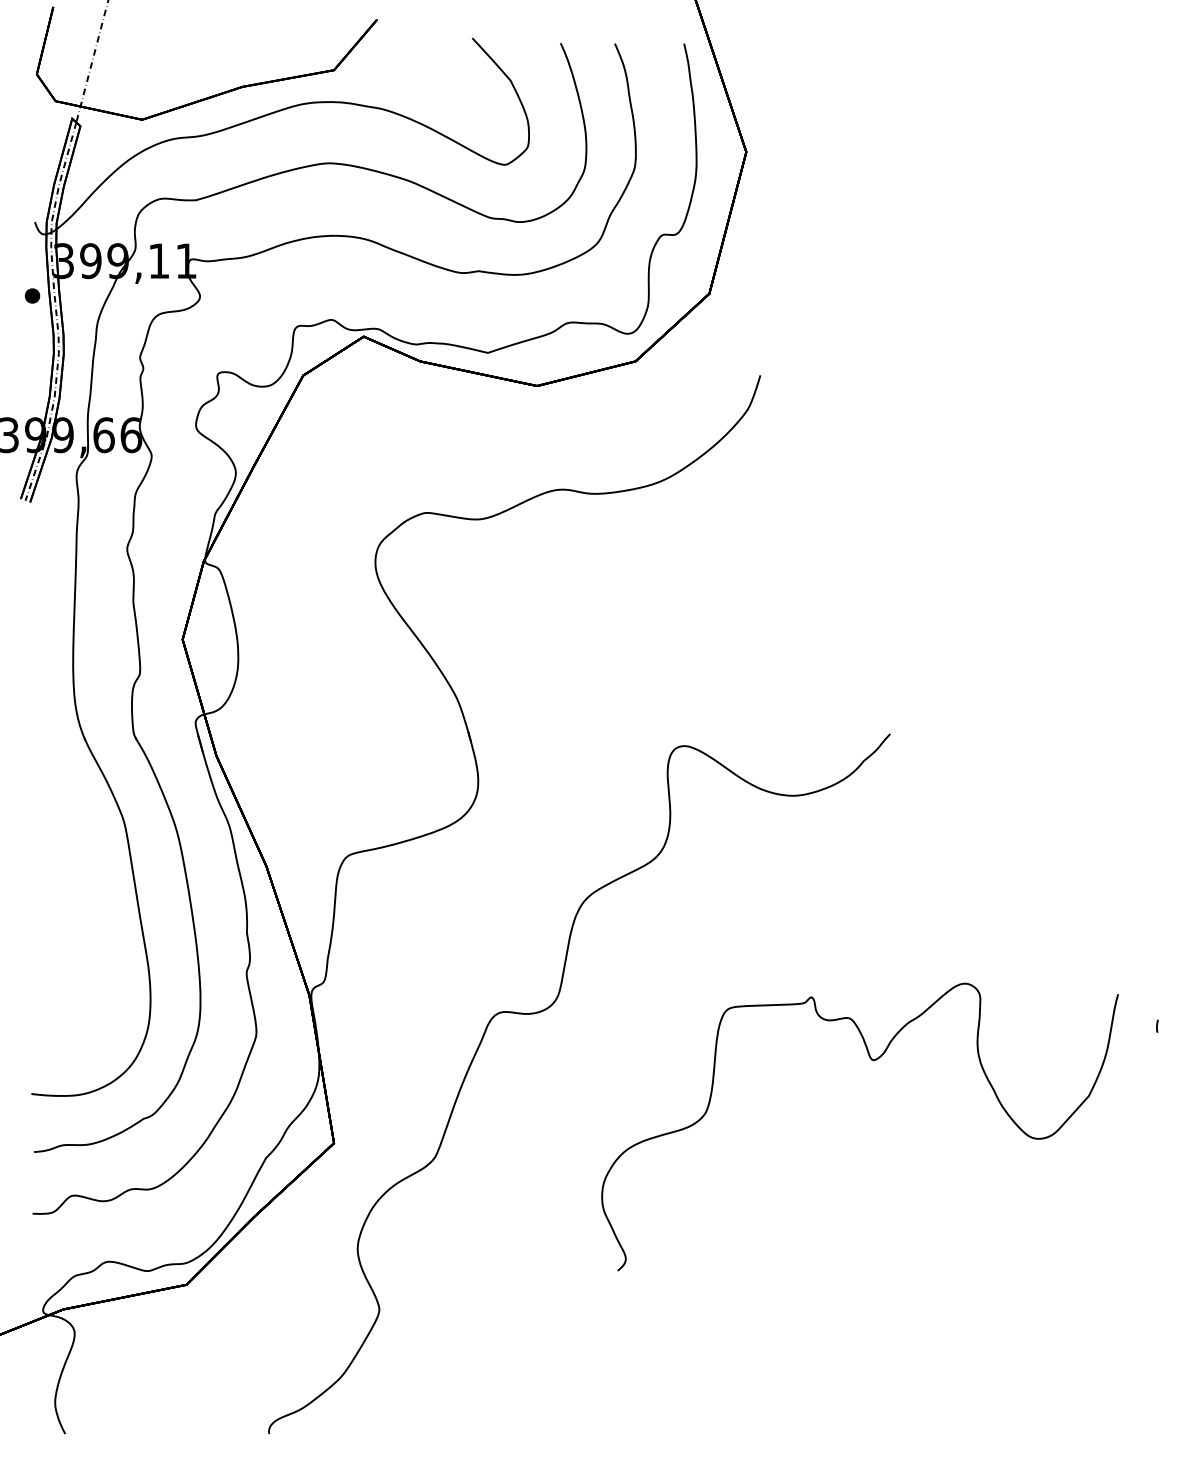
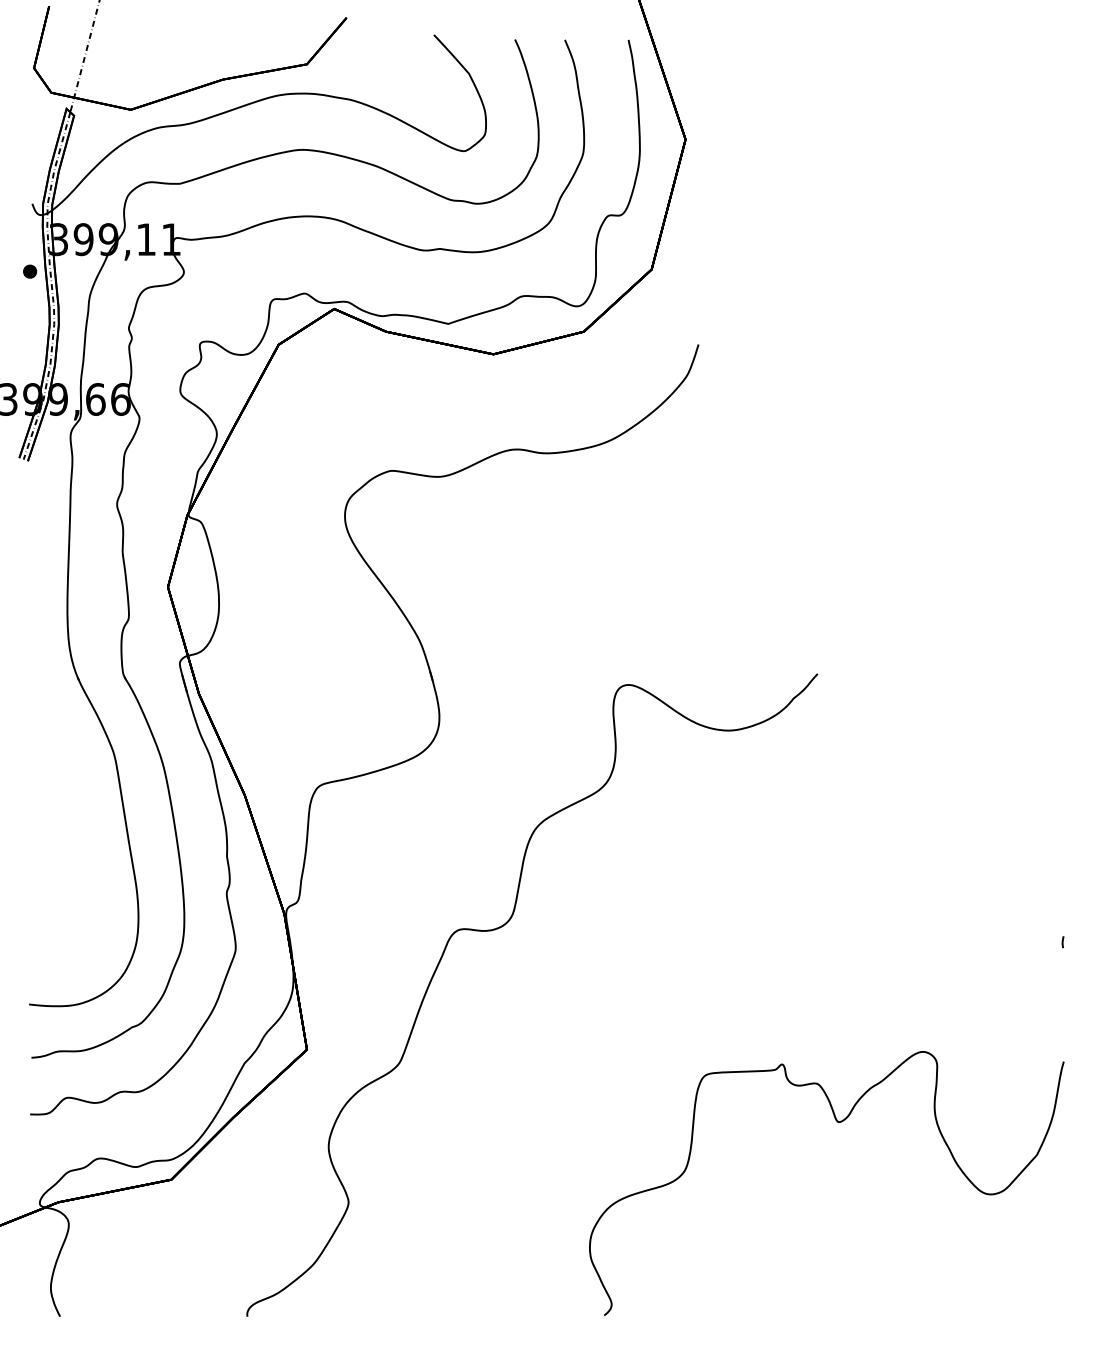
curve: (871, 1060) -> (837, 1122), moved

